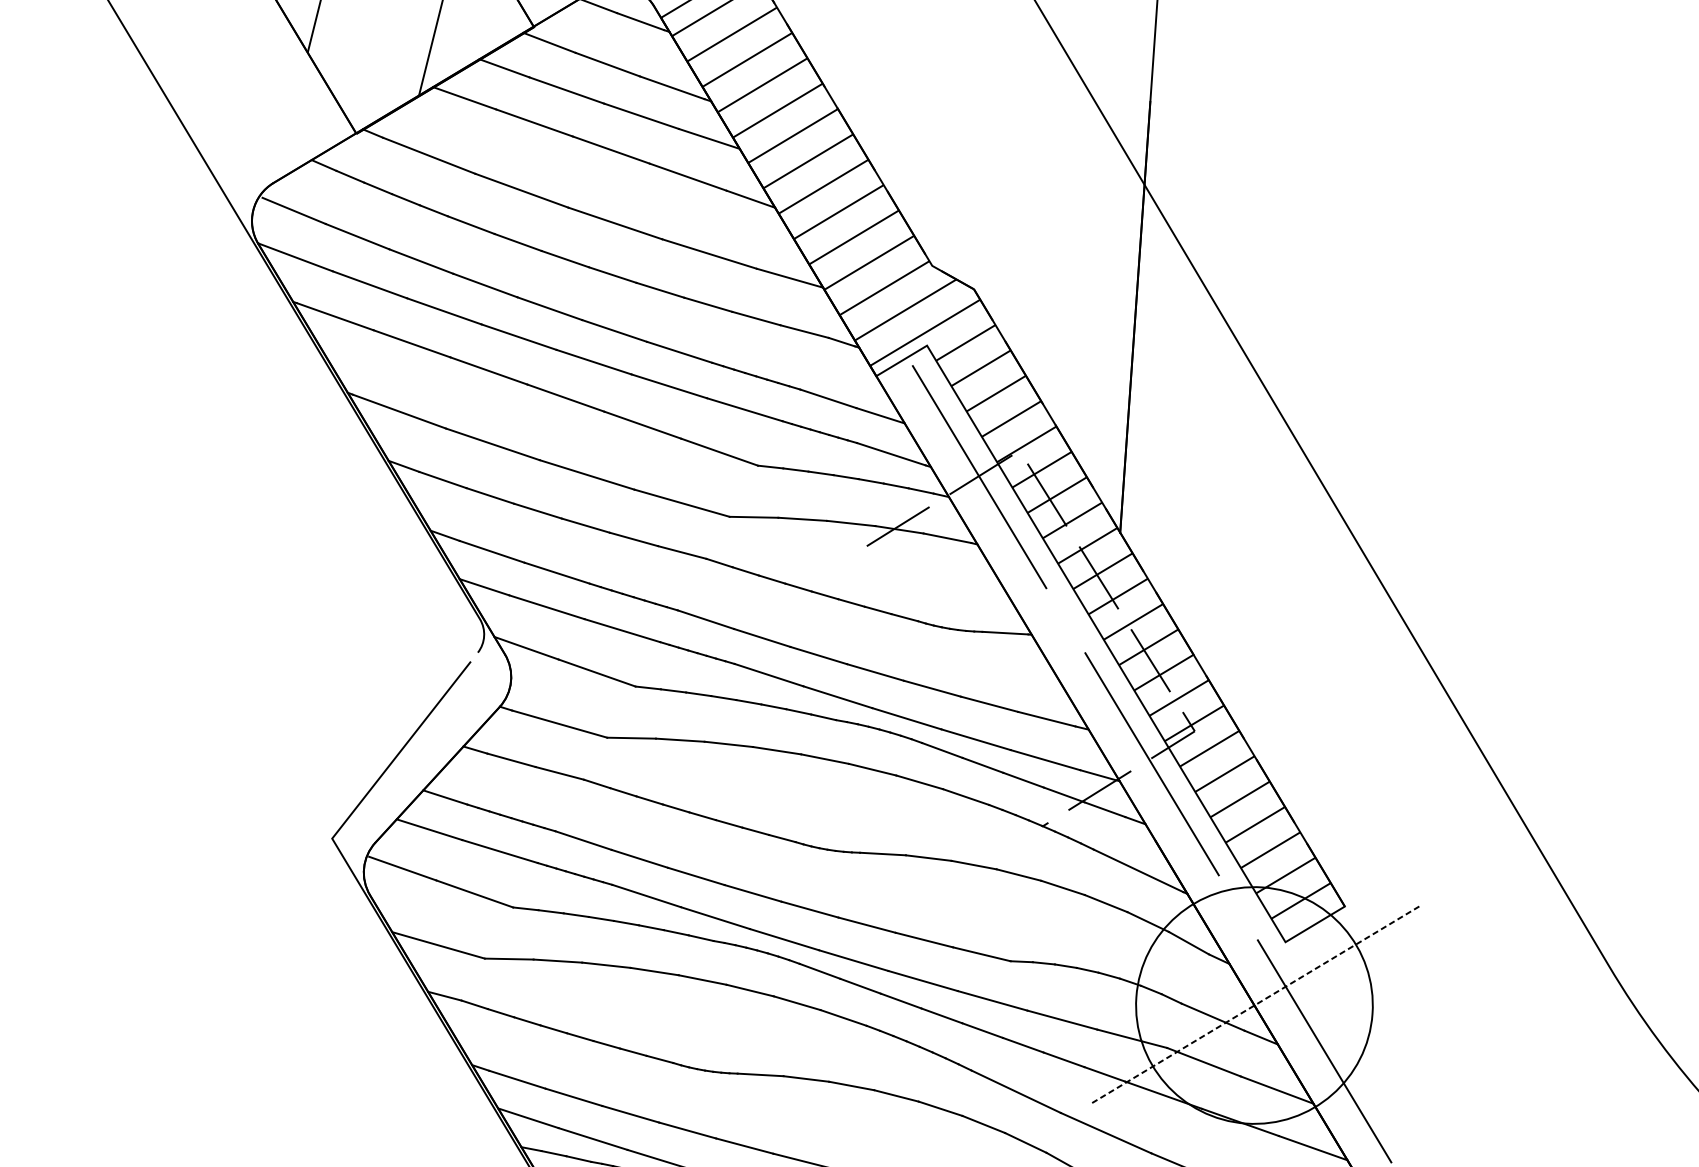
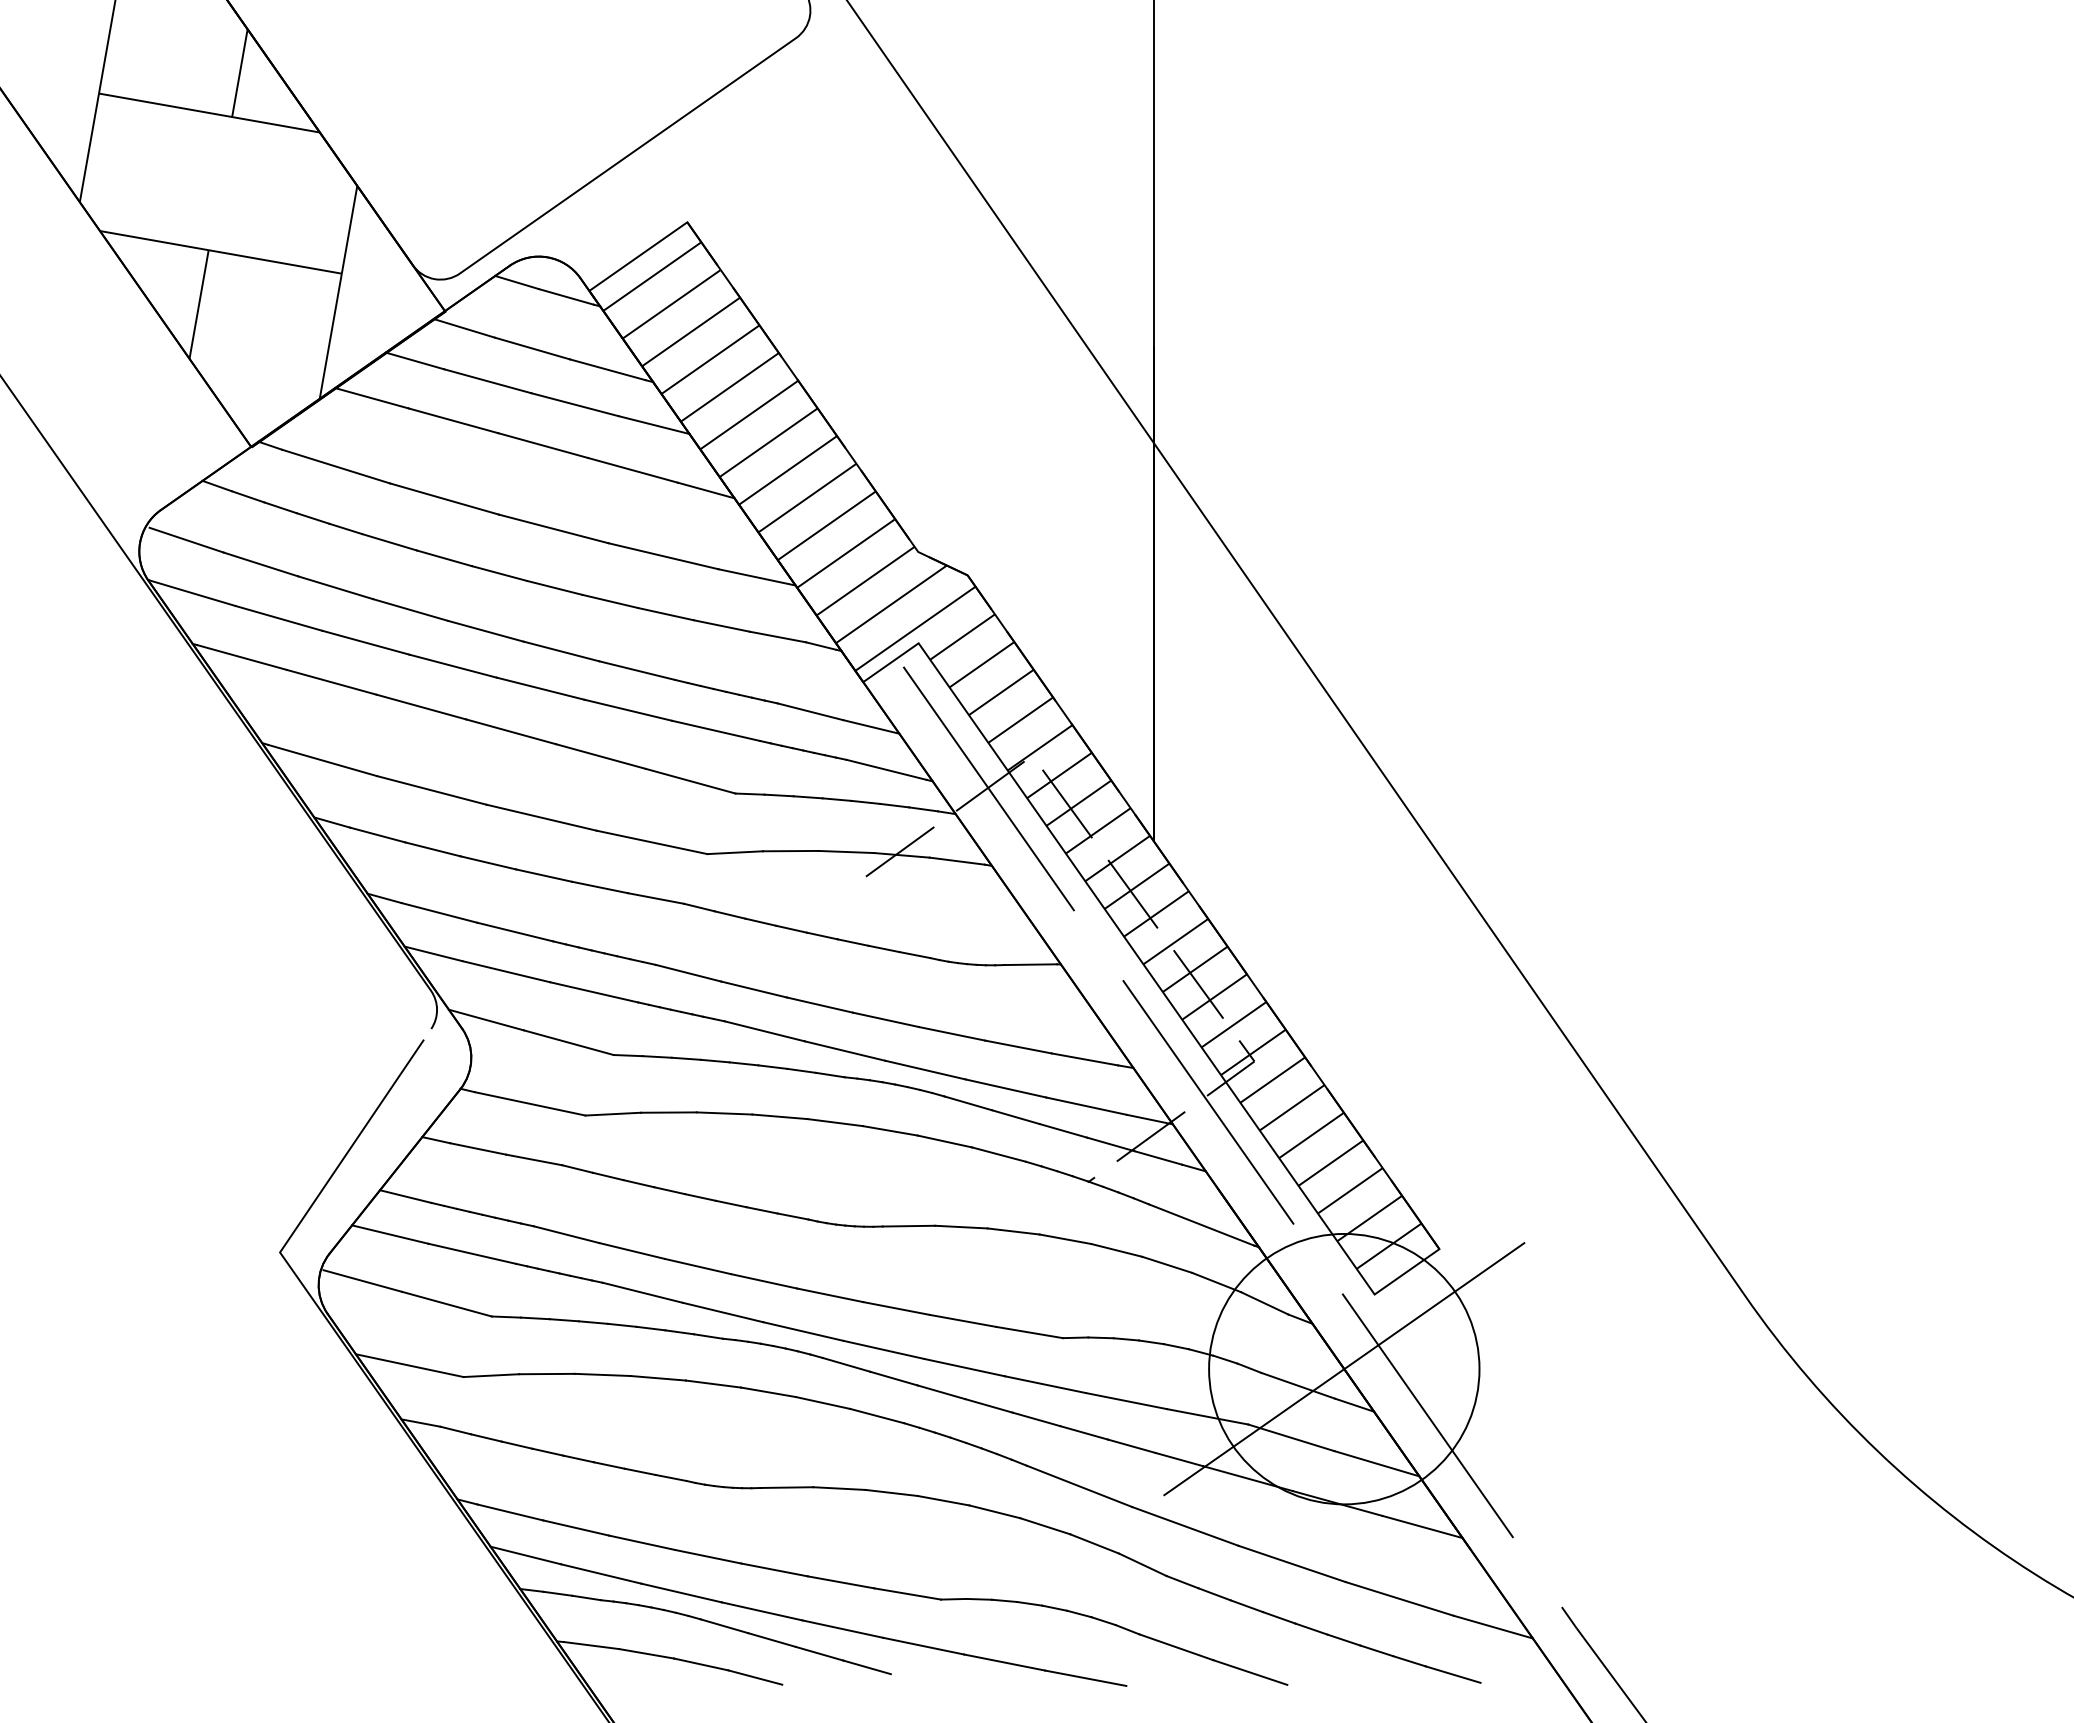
line: (1254, 1005) -> (1344, 1369), dashed -> solid

